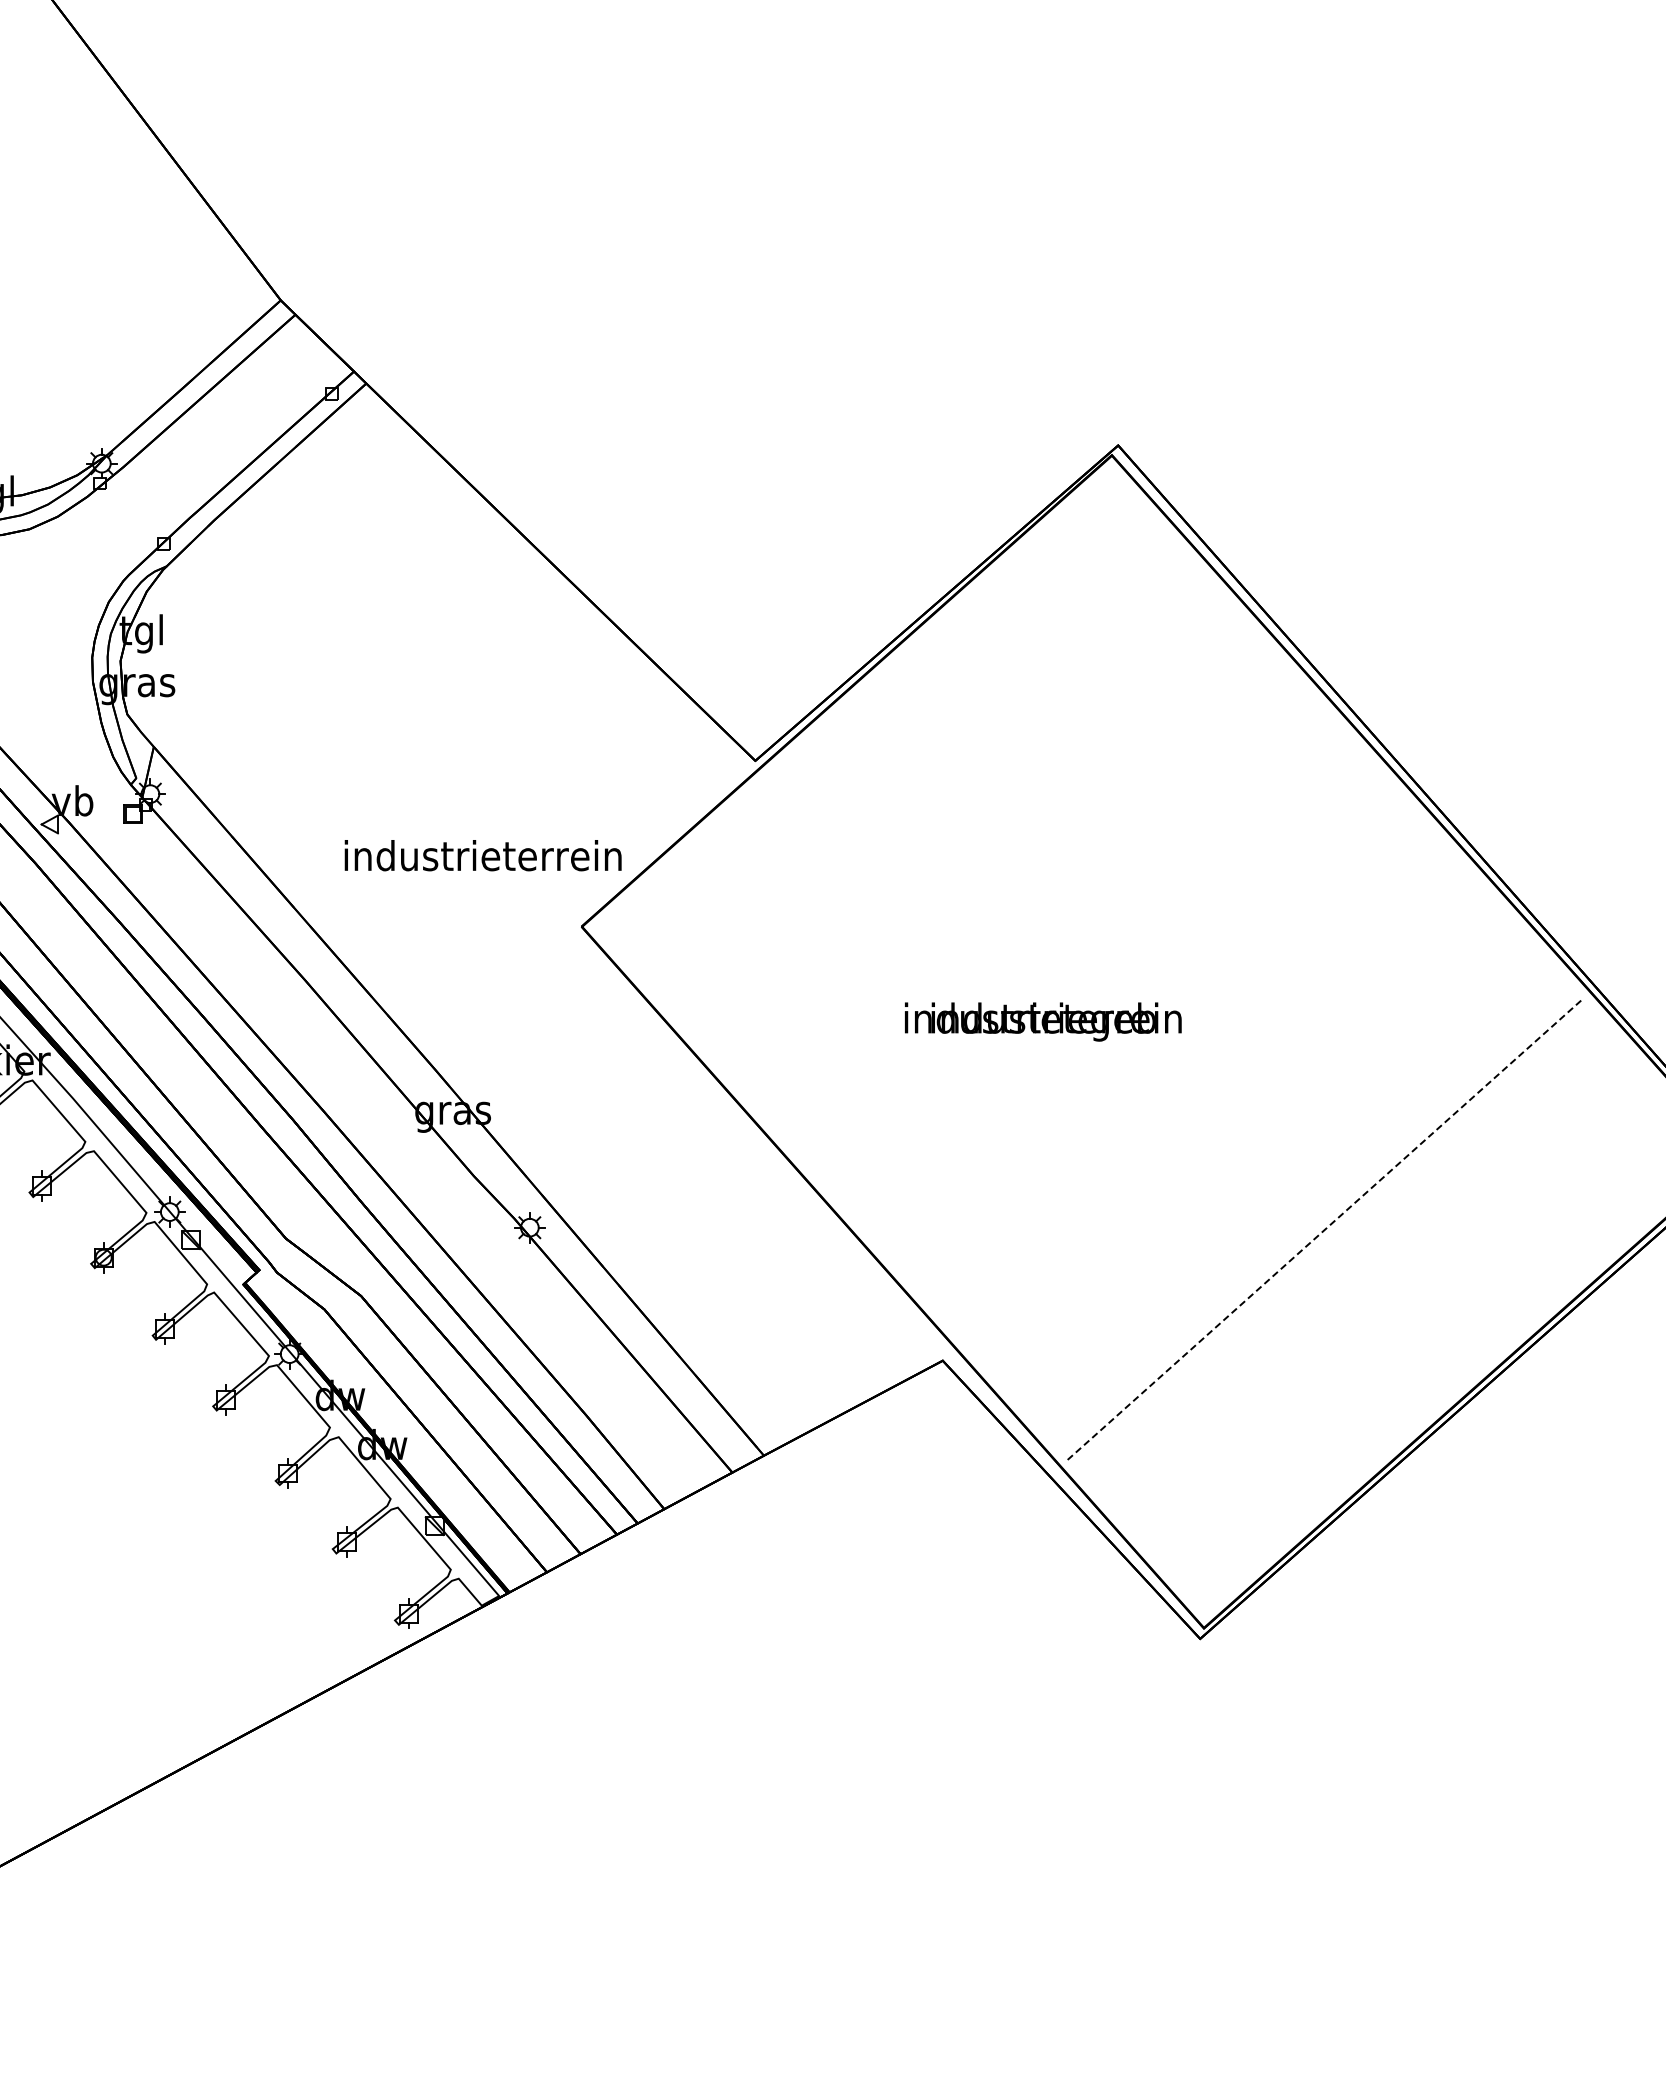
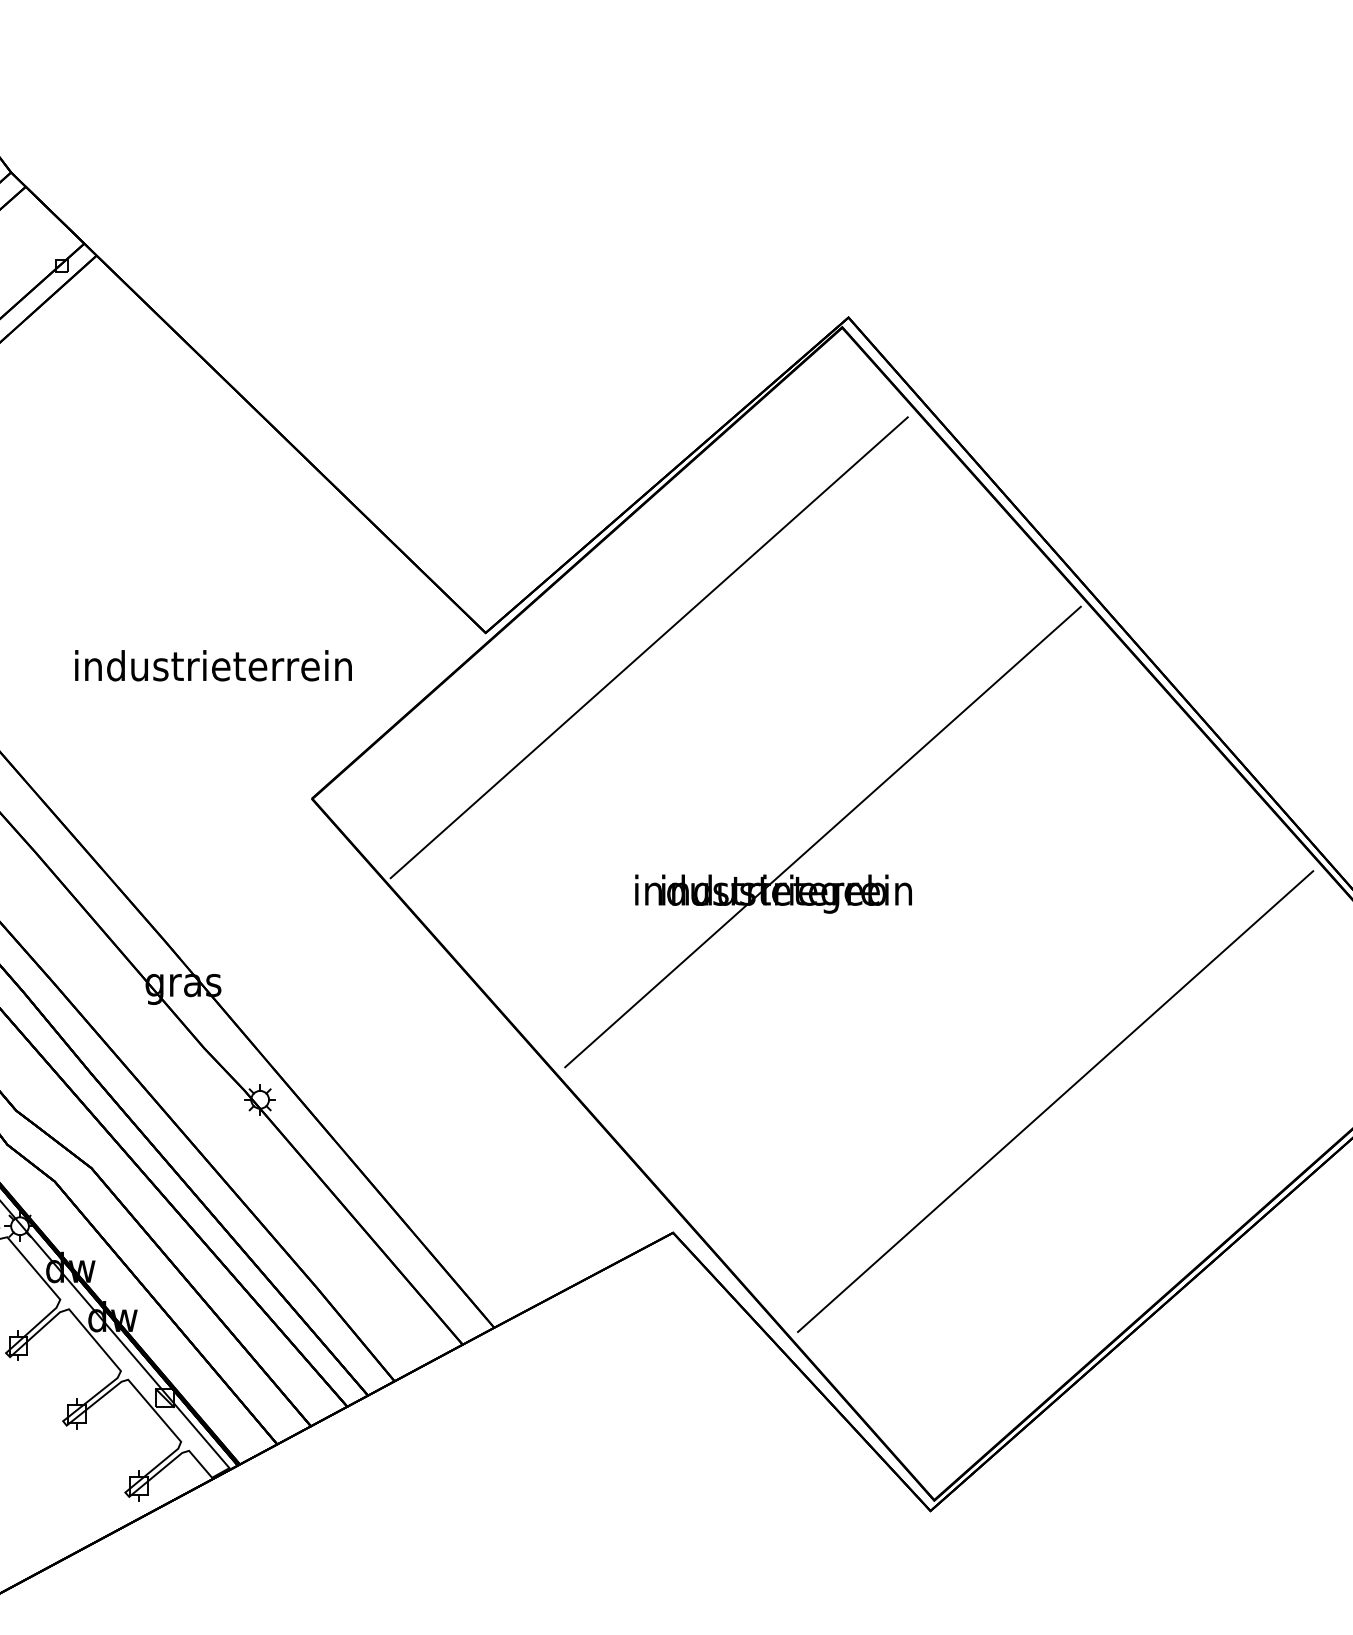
line: (918, 775) -> (648, 647), added
text: (482, 855) -> (212, 665), moved
line: (1092, 964) -> (822, 836), added
line: (1325, 1229) -> (1055, 1101), dashed -> solid

